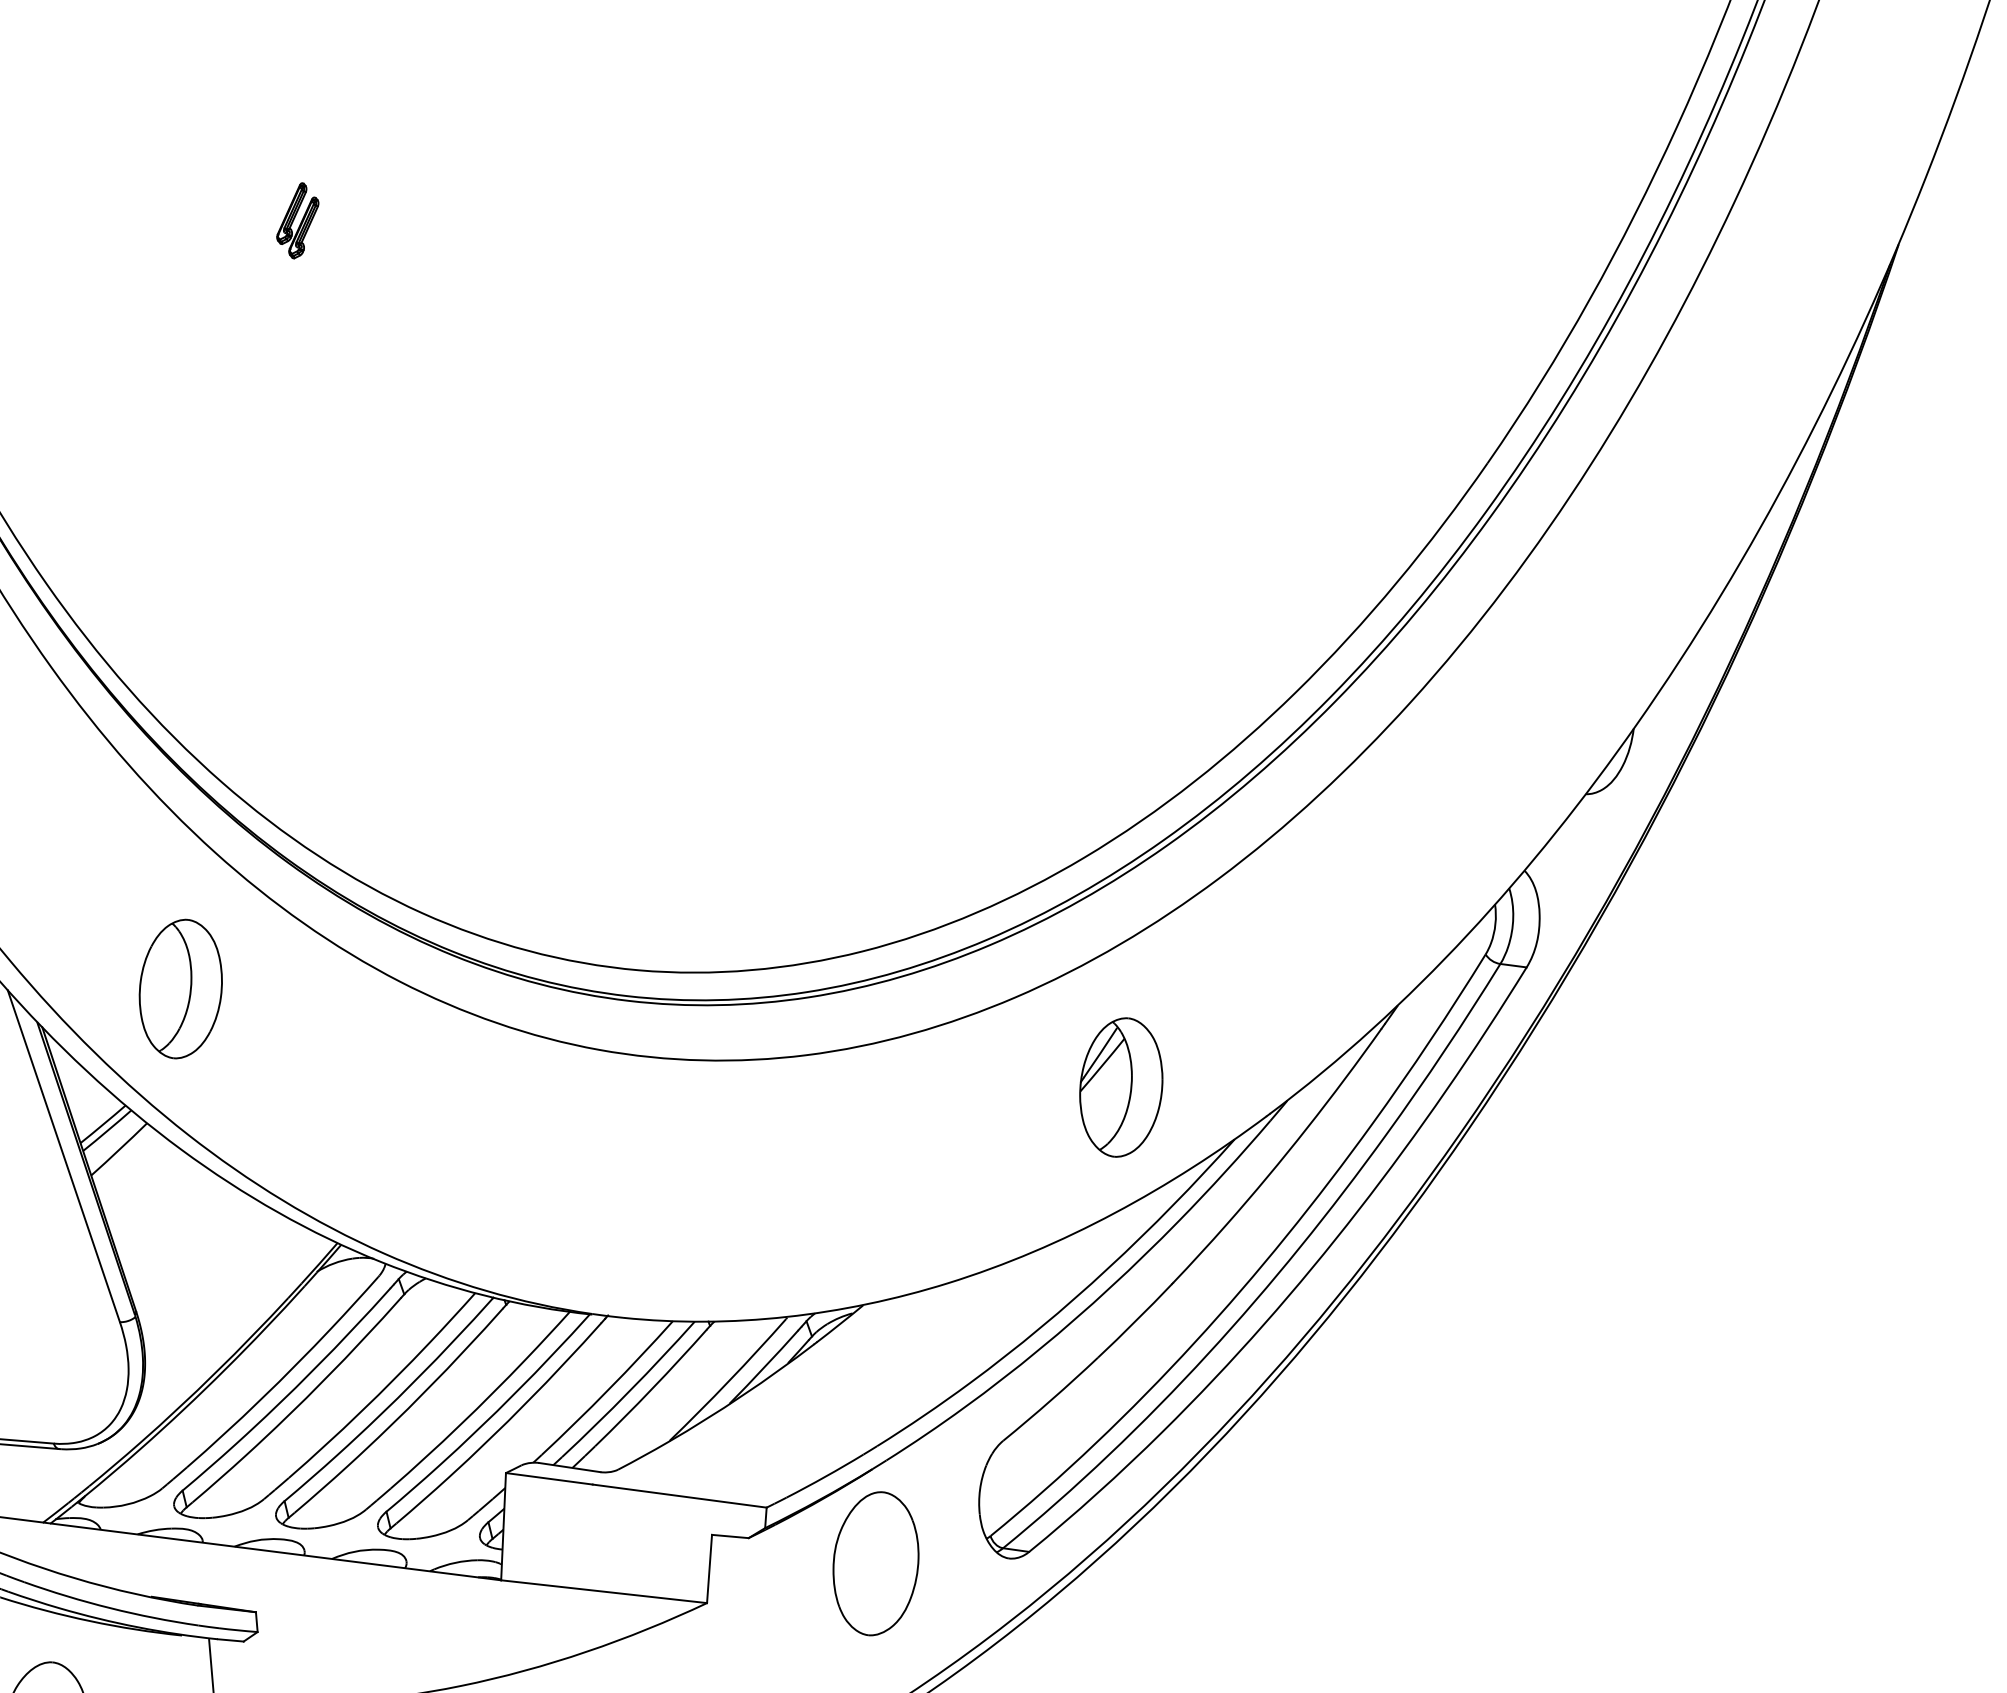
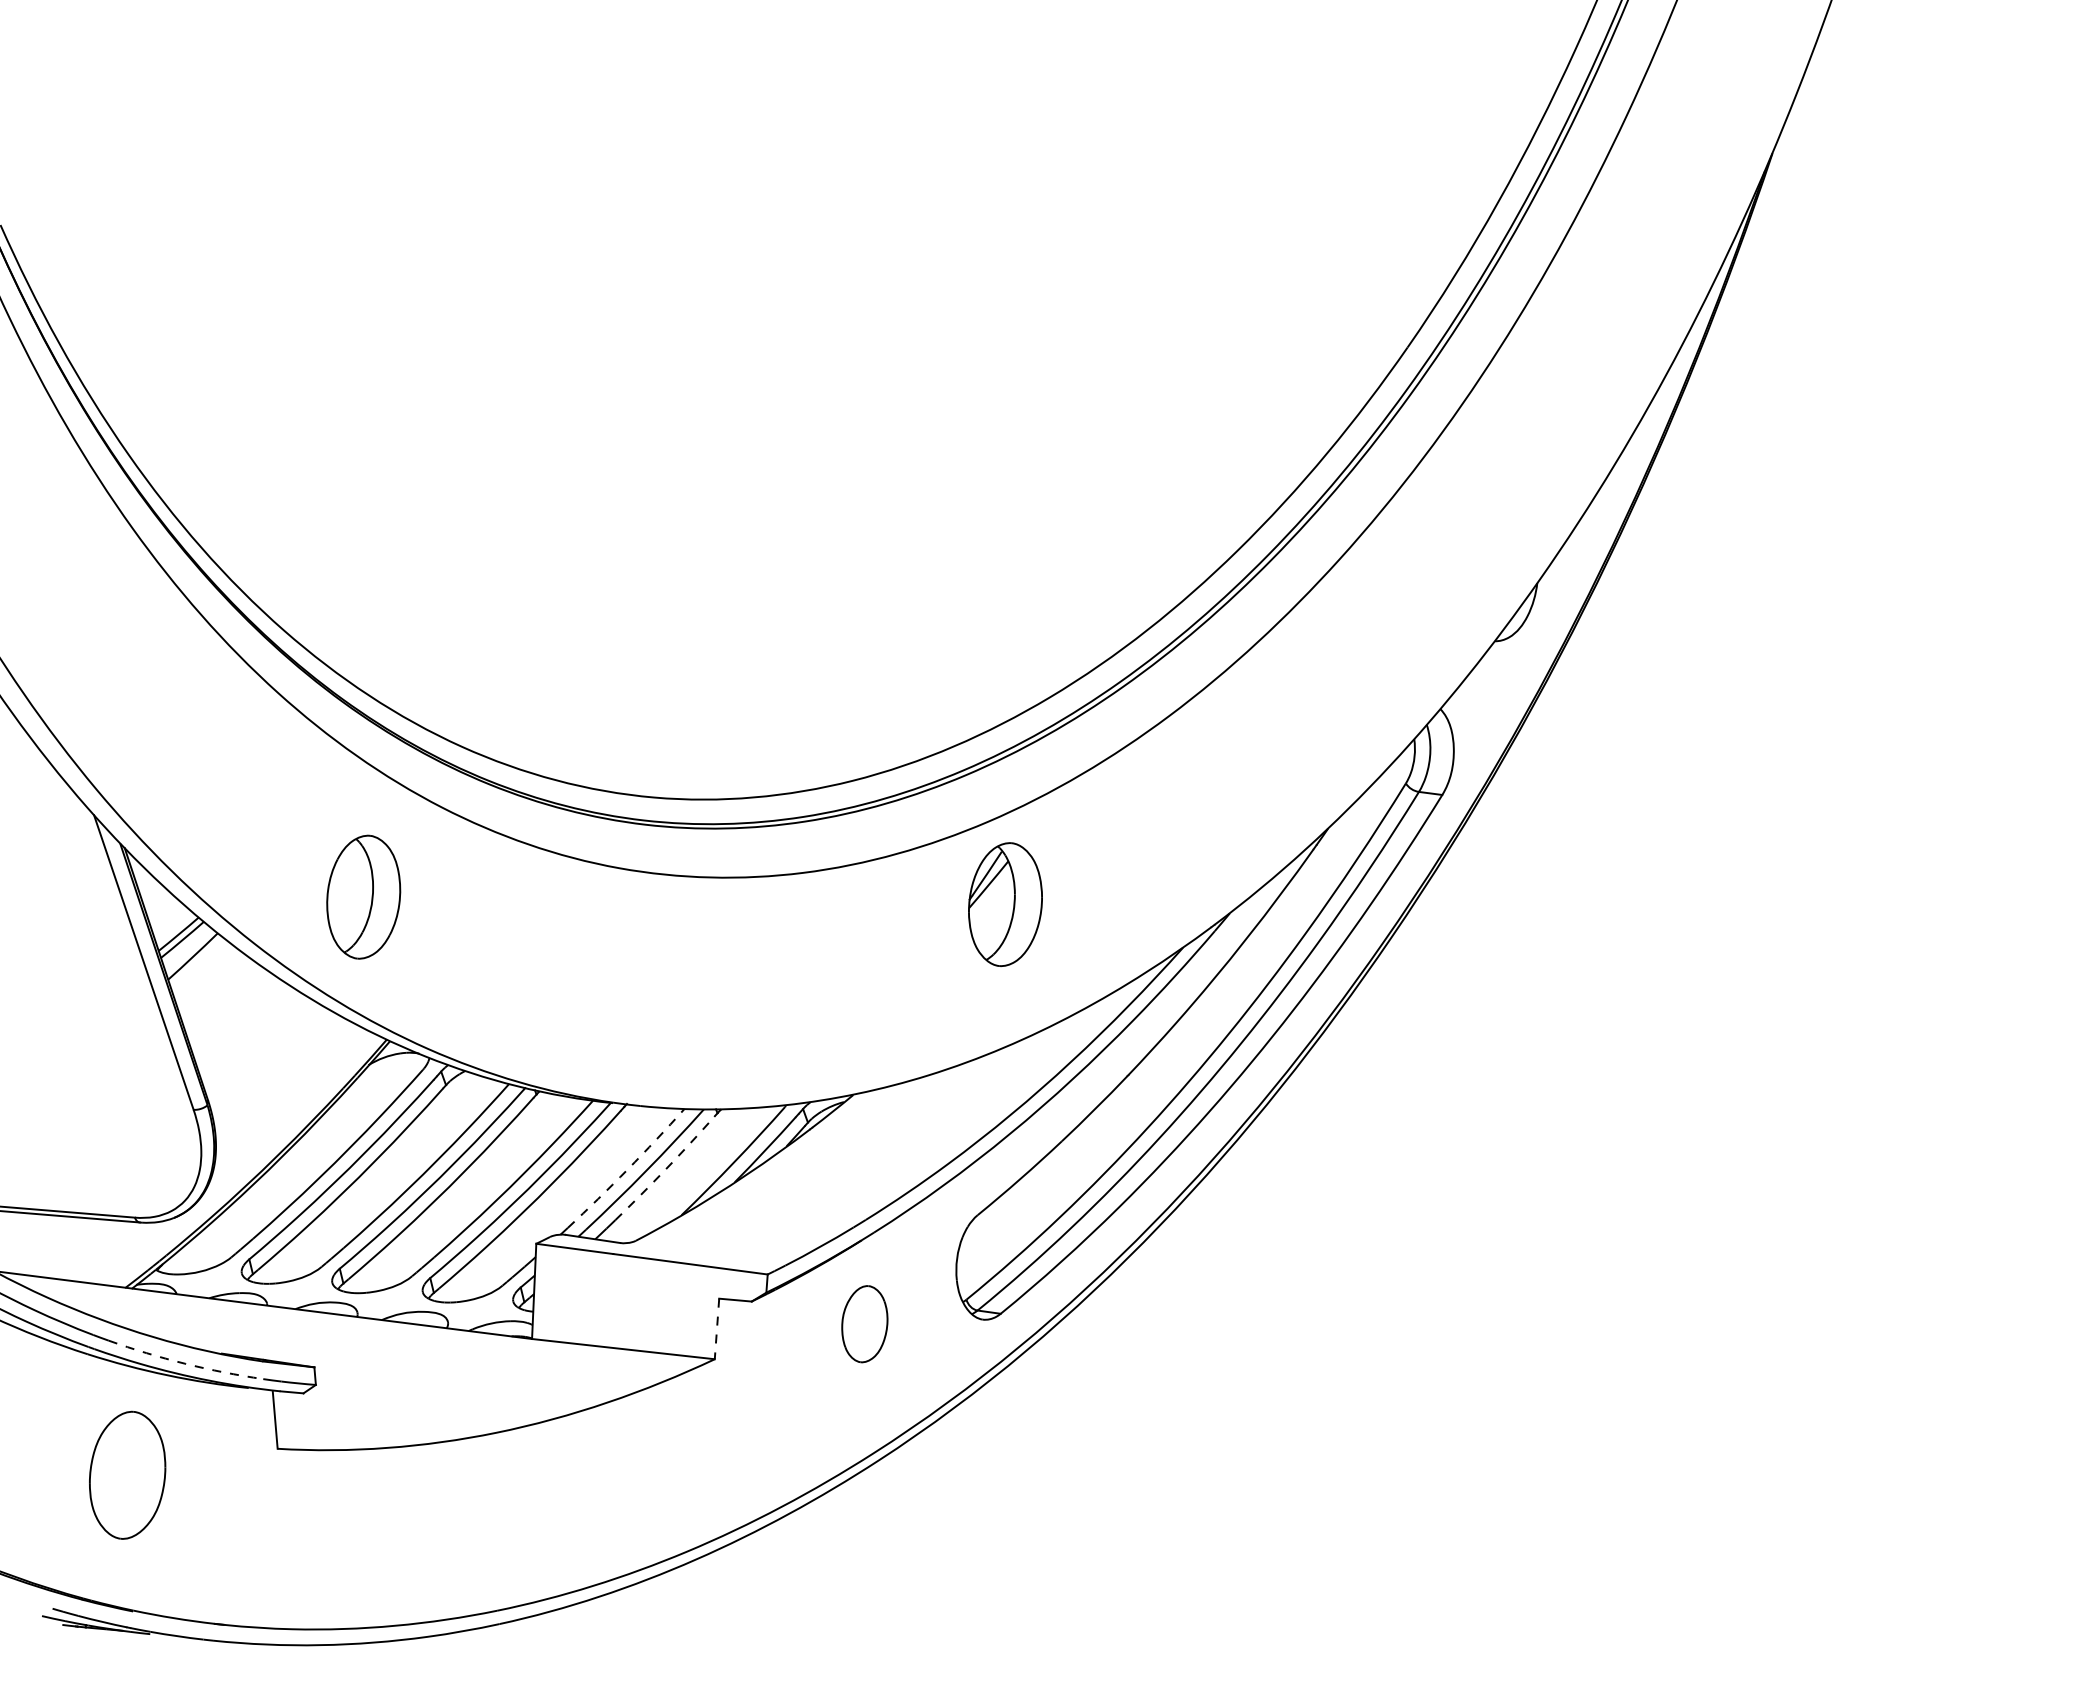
part: (297, 221) -> (351, 132), removed
part: (180, 988) -> (363, 896), moved
part: (1121, 1087) -> (1005, 904), moved
arc: (608, 1389) -> (627, 1169), solid -> dashed
arc: (652, 1389) -> (666, 1169), solid -> dashed
part: (875, 1562) -> (864, 1323), size x0.6
line: (708, 1569) -> (716, 1329), solid -> dashed
arc: (110, 1607) -> (185, 1363), solid -> dashed

